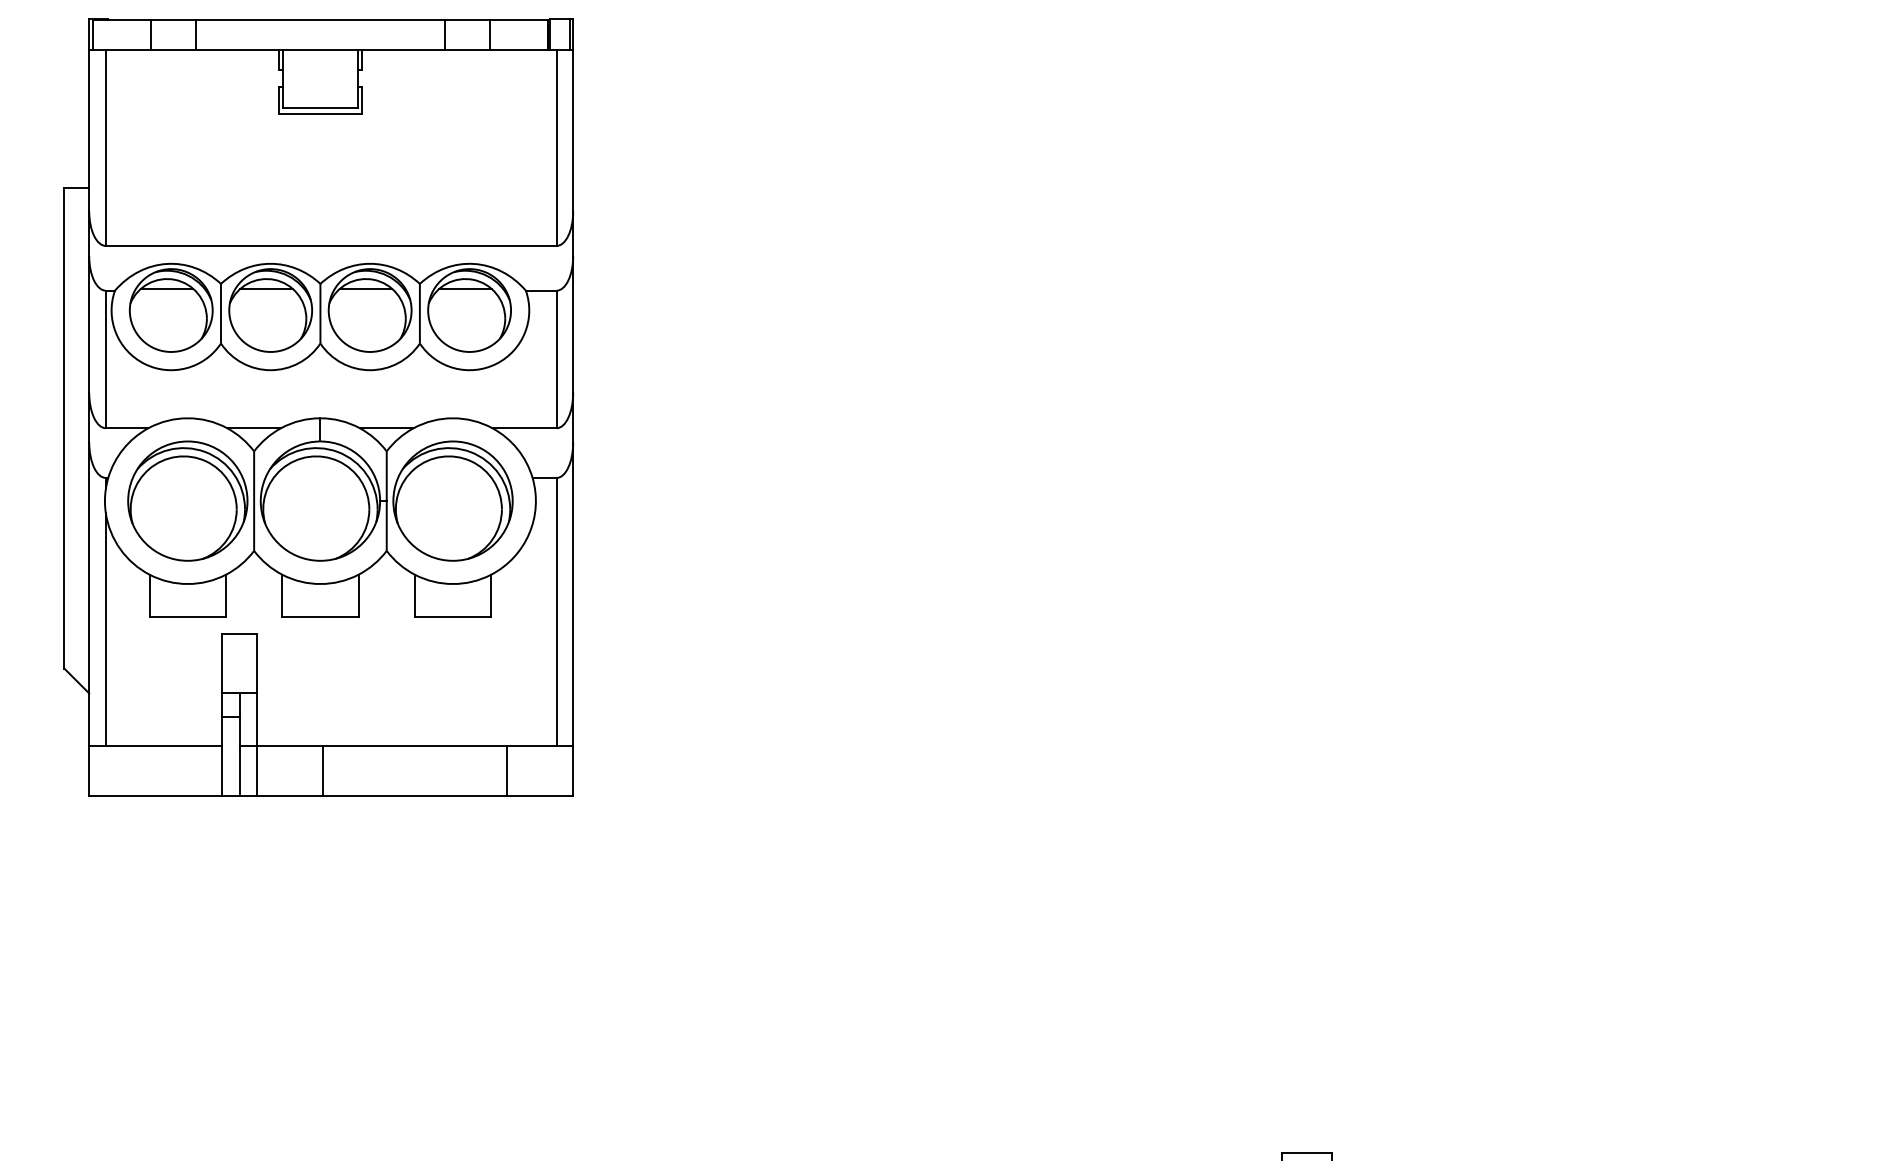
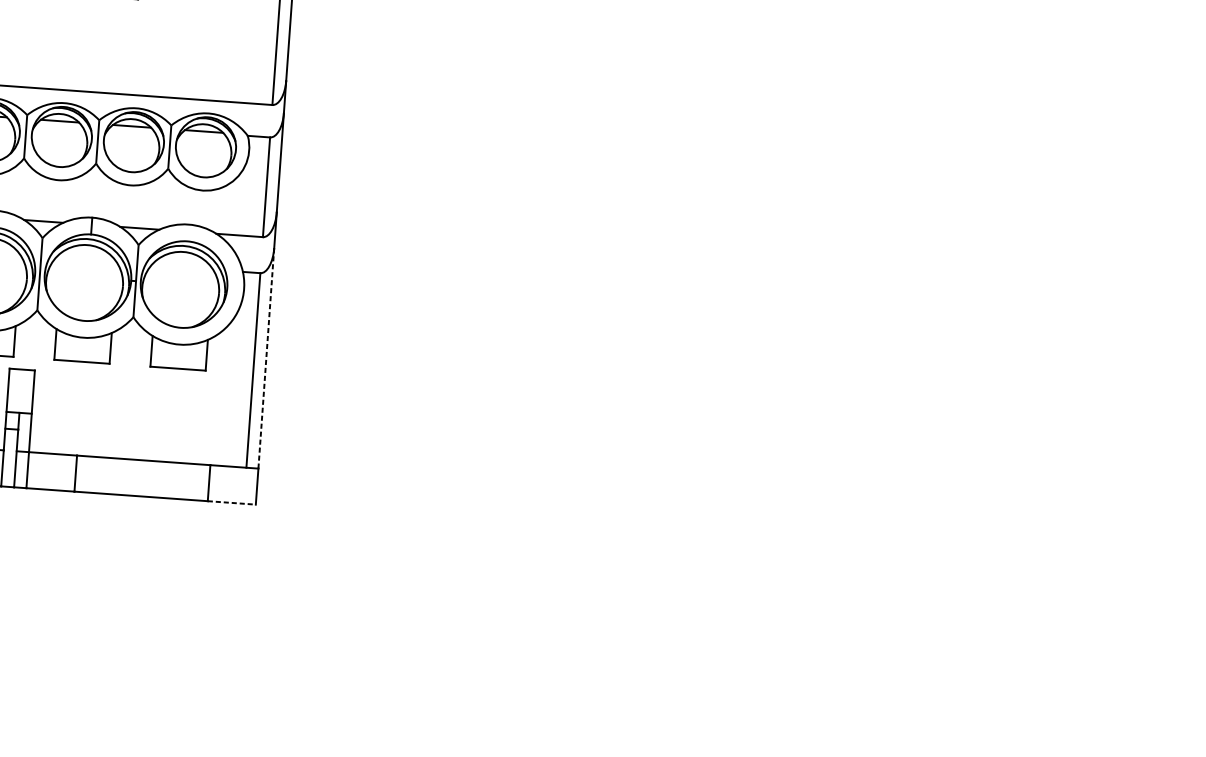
line: (573, 594) -> (266, 358), solid -> dashed
line: (540, 796) -> (232, 503), solid -> dashed

